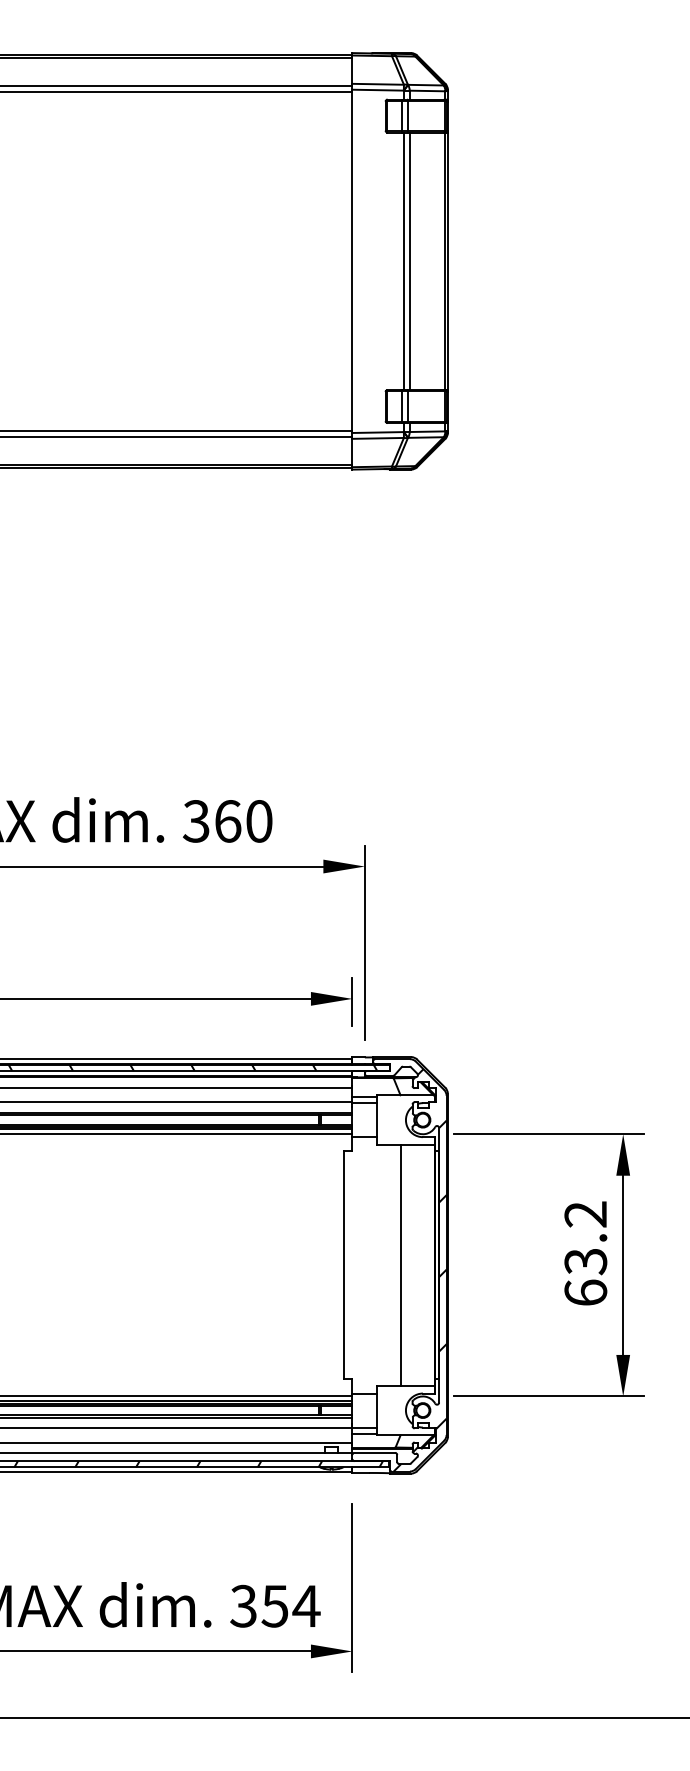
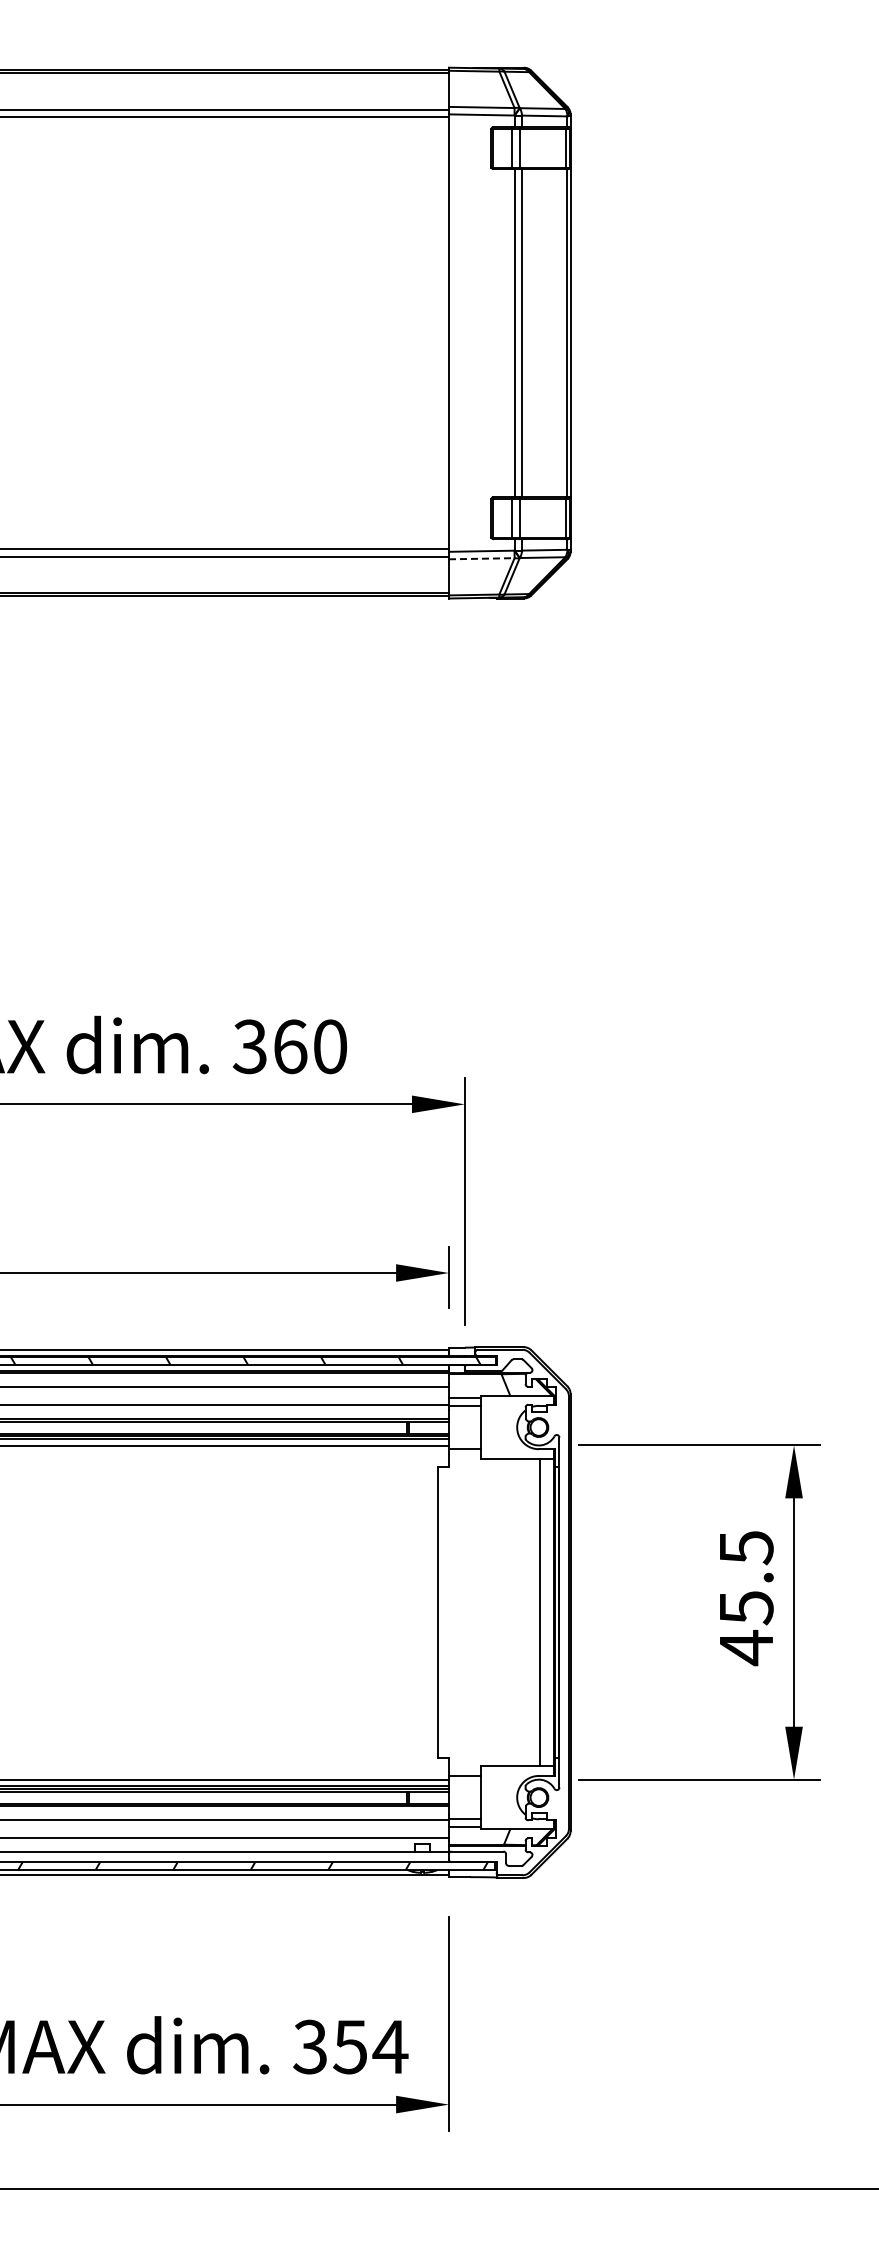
line: (377, 438) -> (481, 558), solid -> dashed
text: (585, 1254) -> (746, 1598), 63.2 -> 45.5
line: (401, 1265) -> (540, 1612), moved
hatch: (419, 1270) -> (534, 1618), removed

